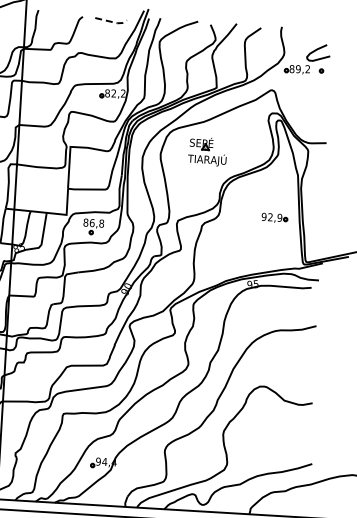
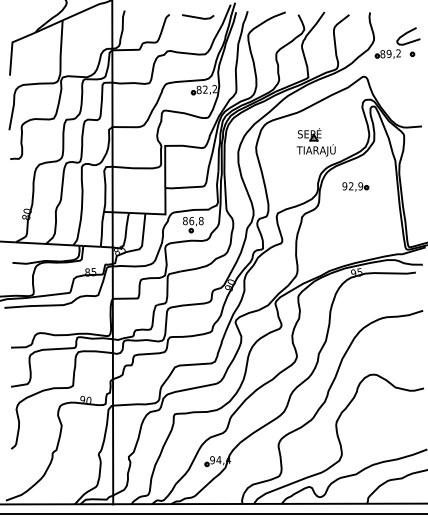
line: (112, 22) -> (199, 18), dashed -> solid
part: (206, 151) -> (315, 142), moved
part: (274, 217) -> (355, 186), moved

